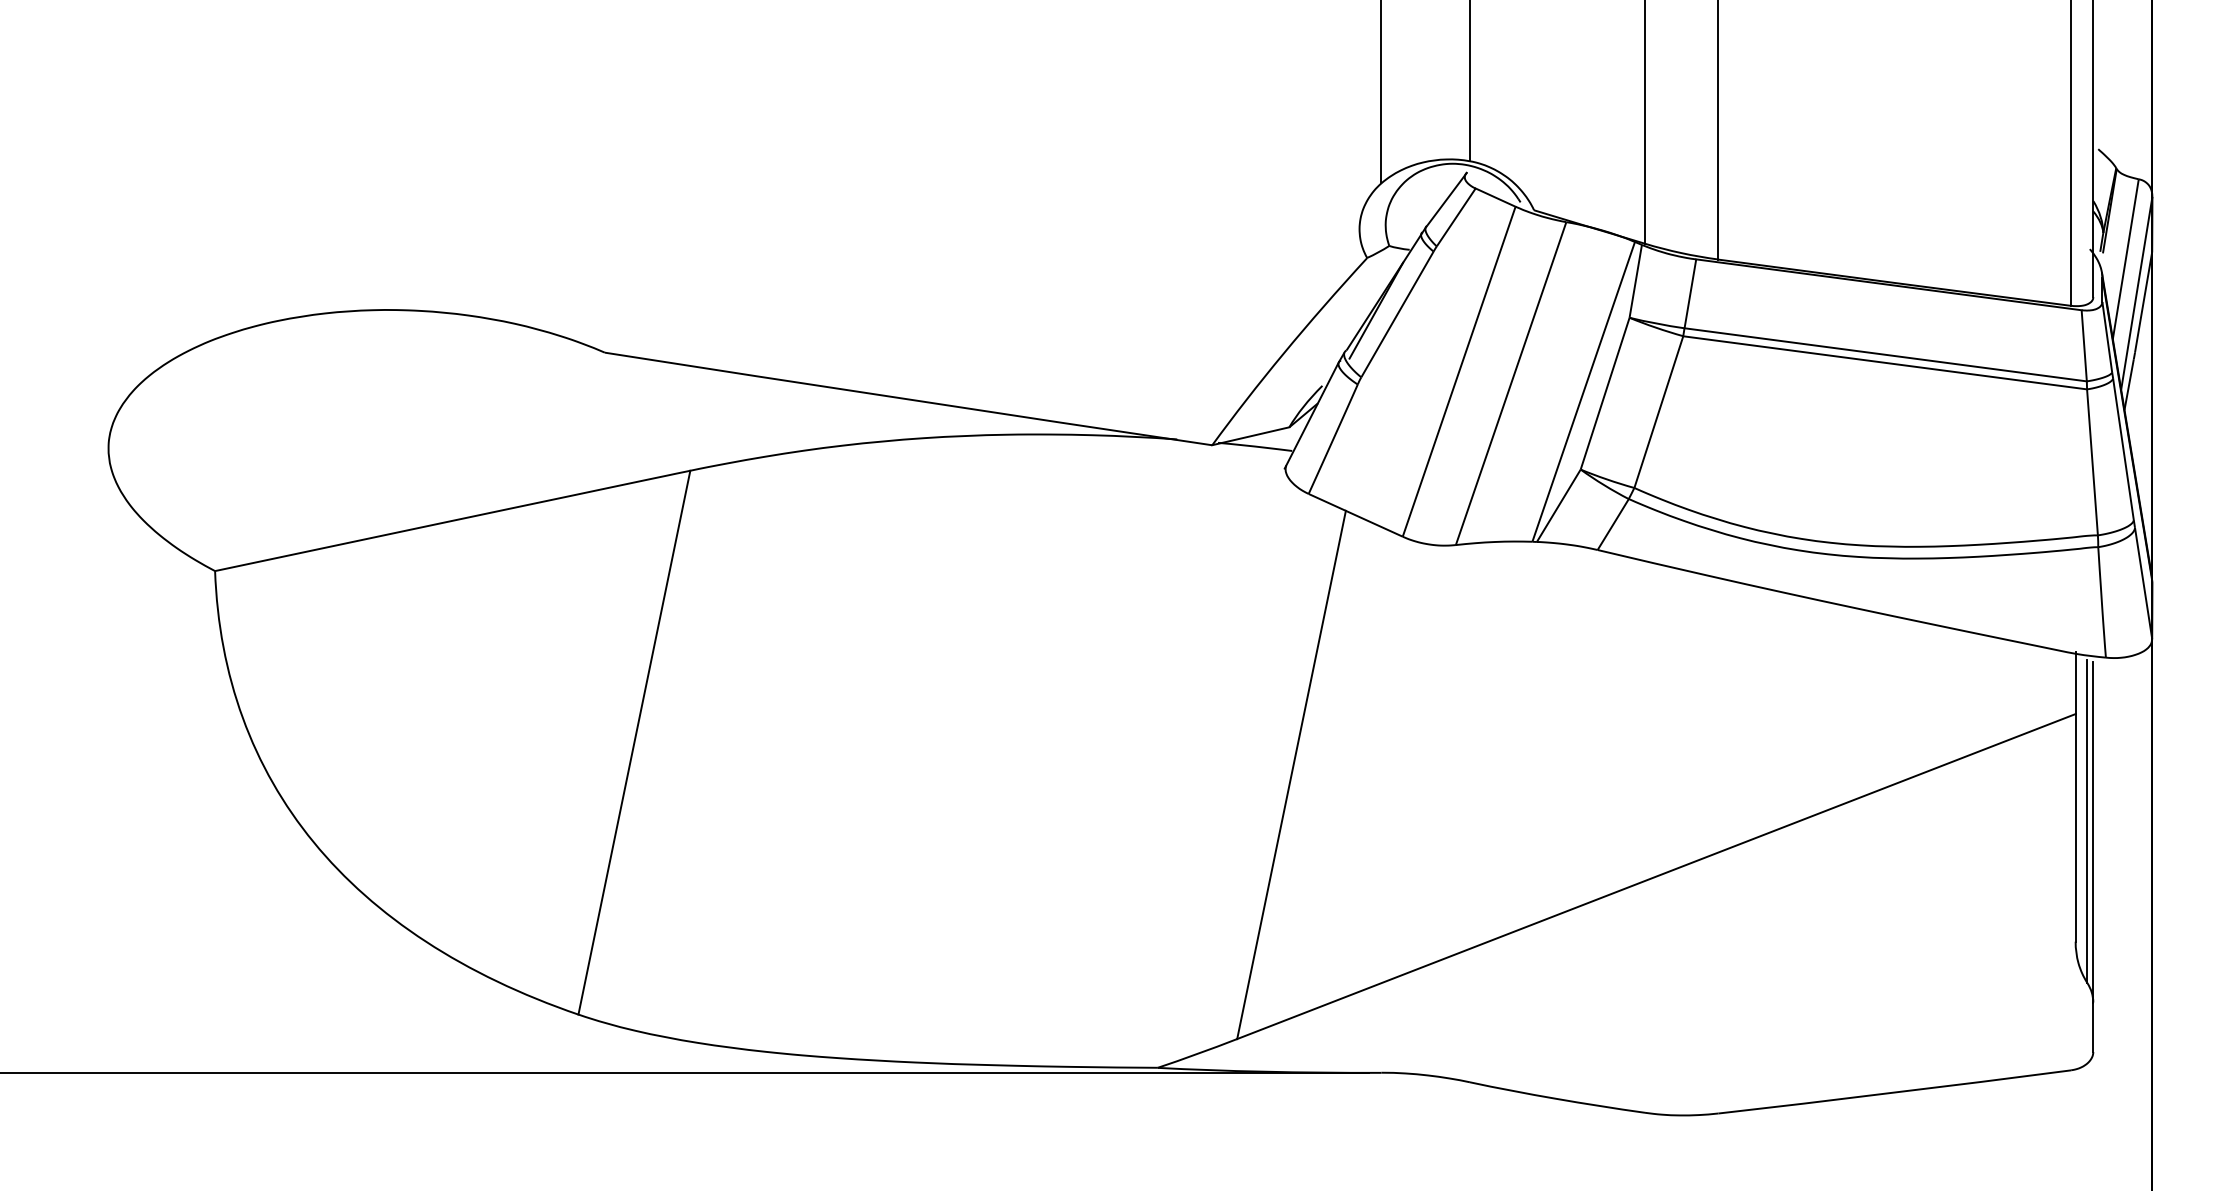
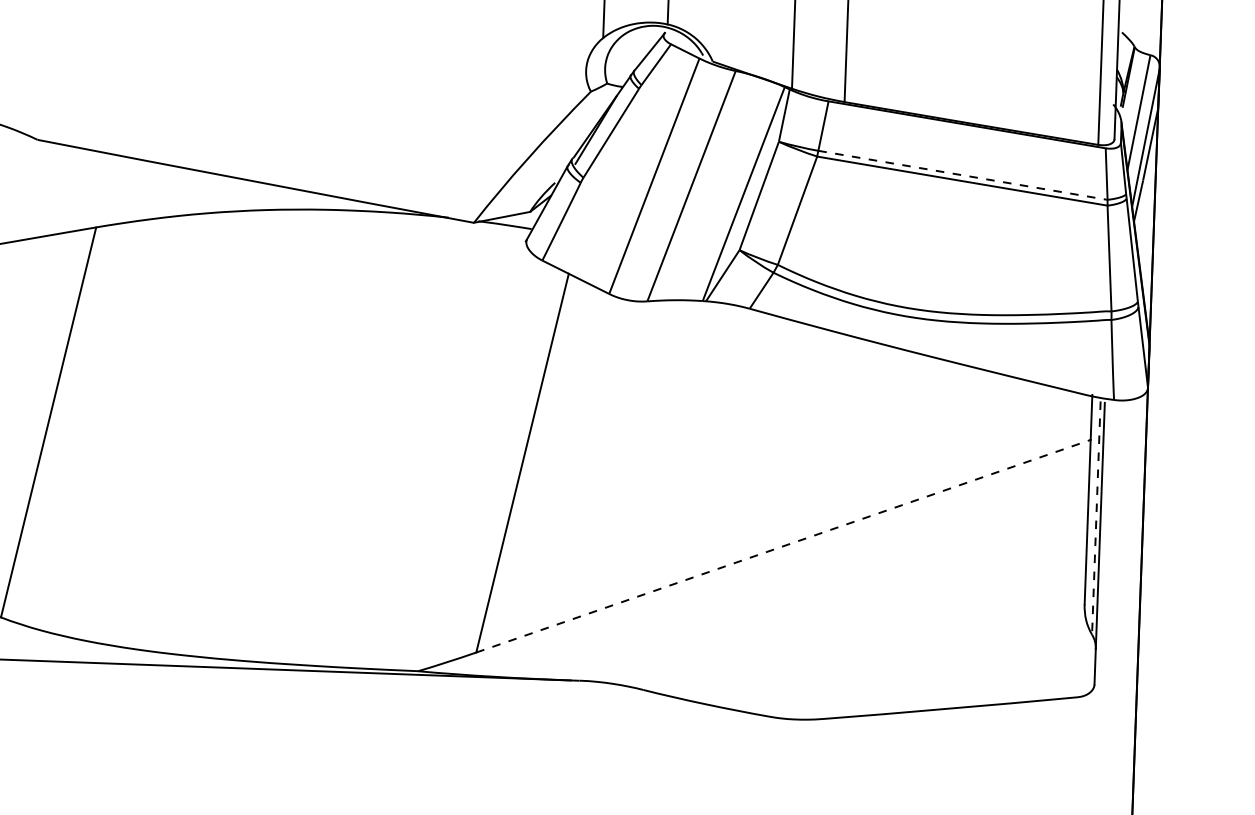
line: (1885, 354) -> (962, 175), solid -> dashed
line: (2087, 822) -> (1096, 518), solid -> dashed
line: (1656, 876) -> (783, 546), solid -> dashed

